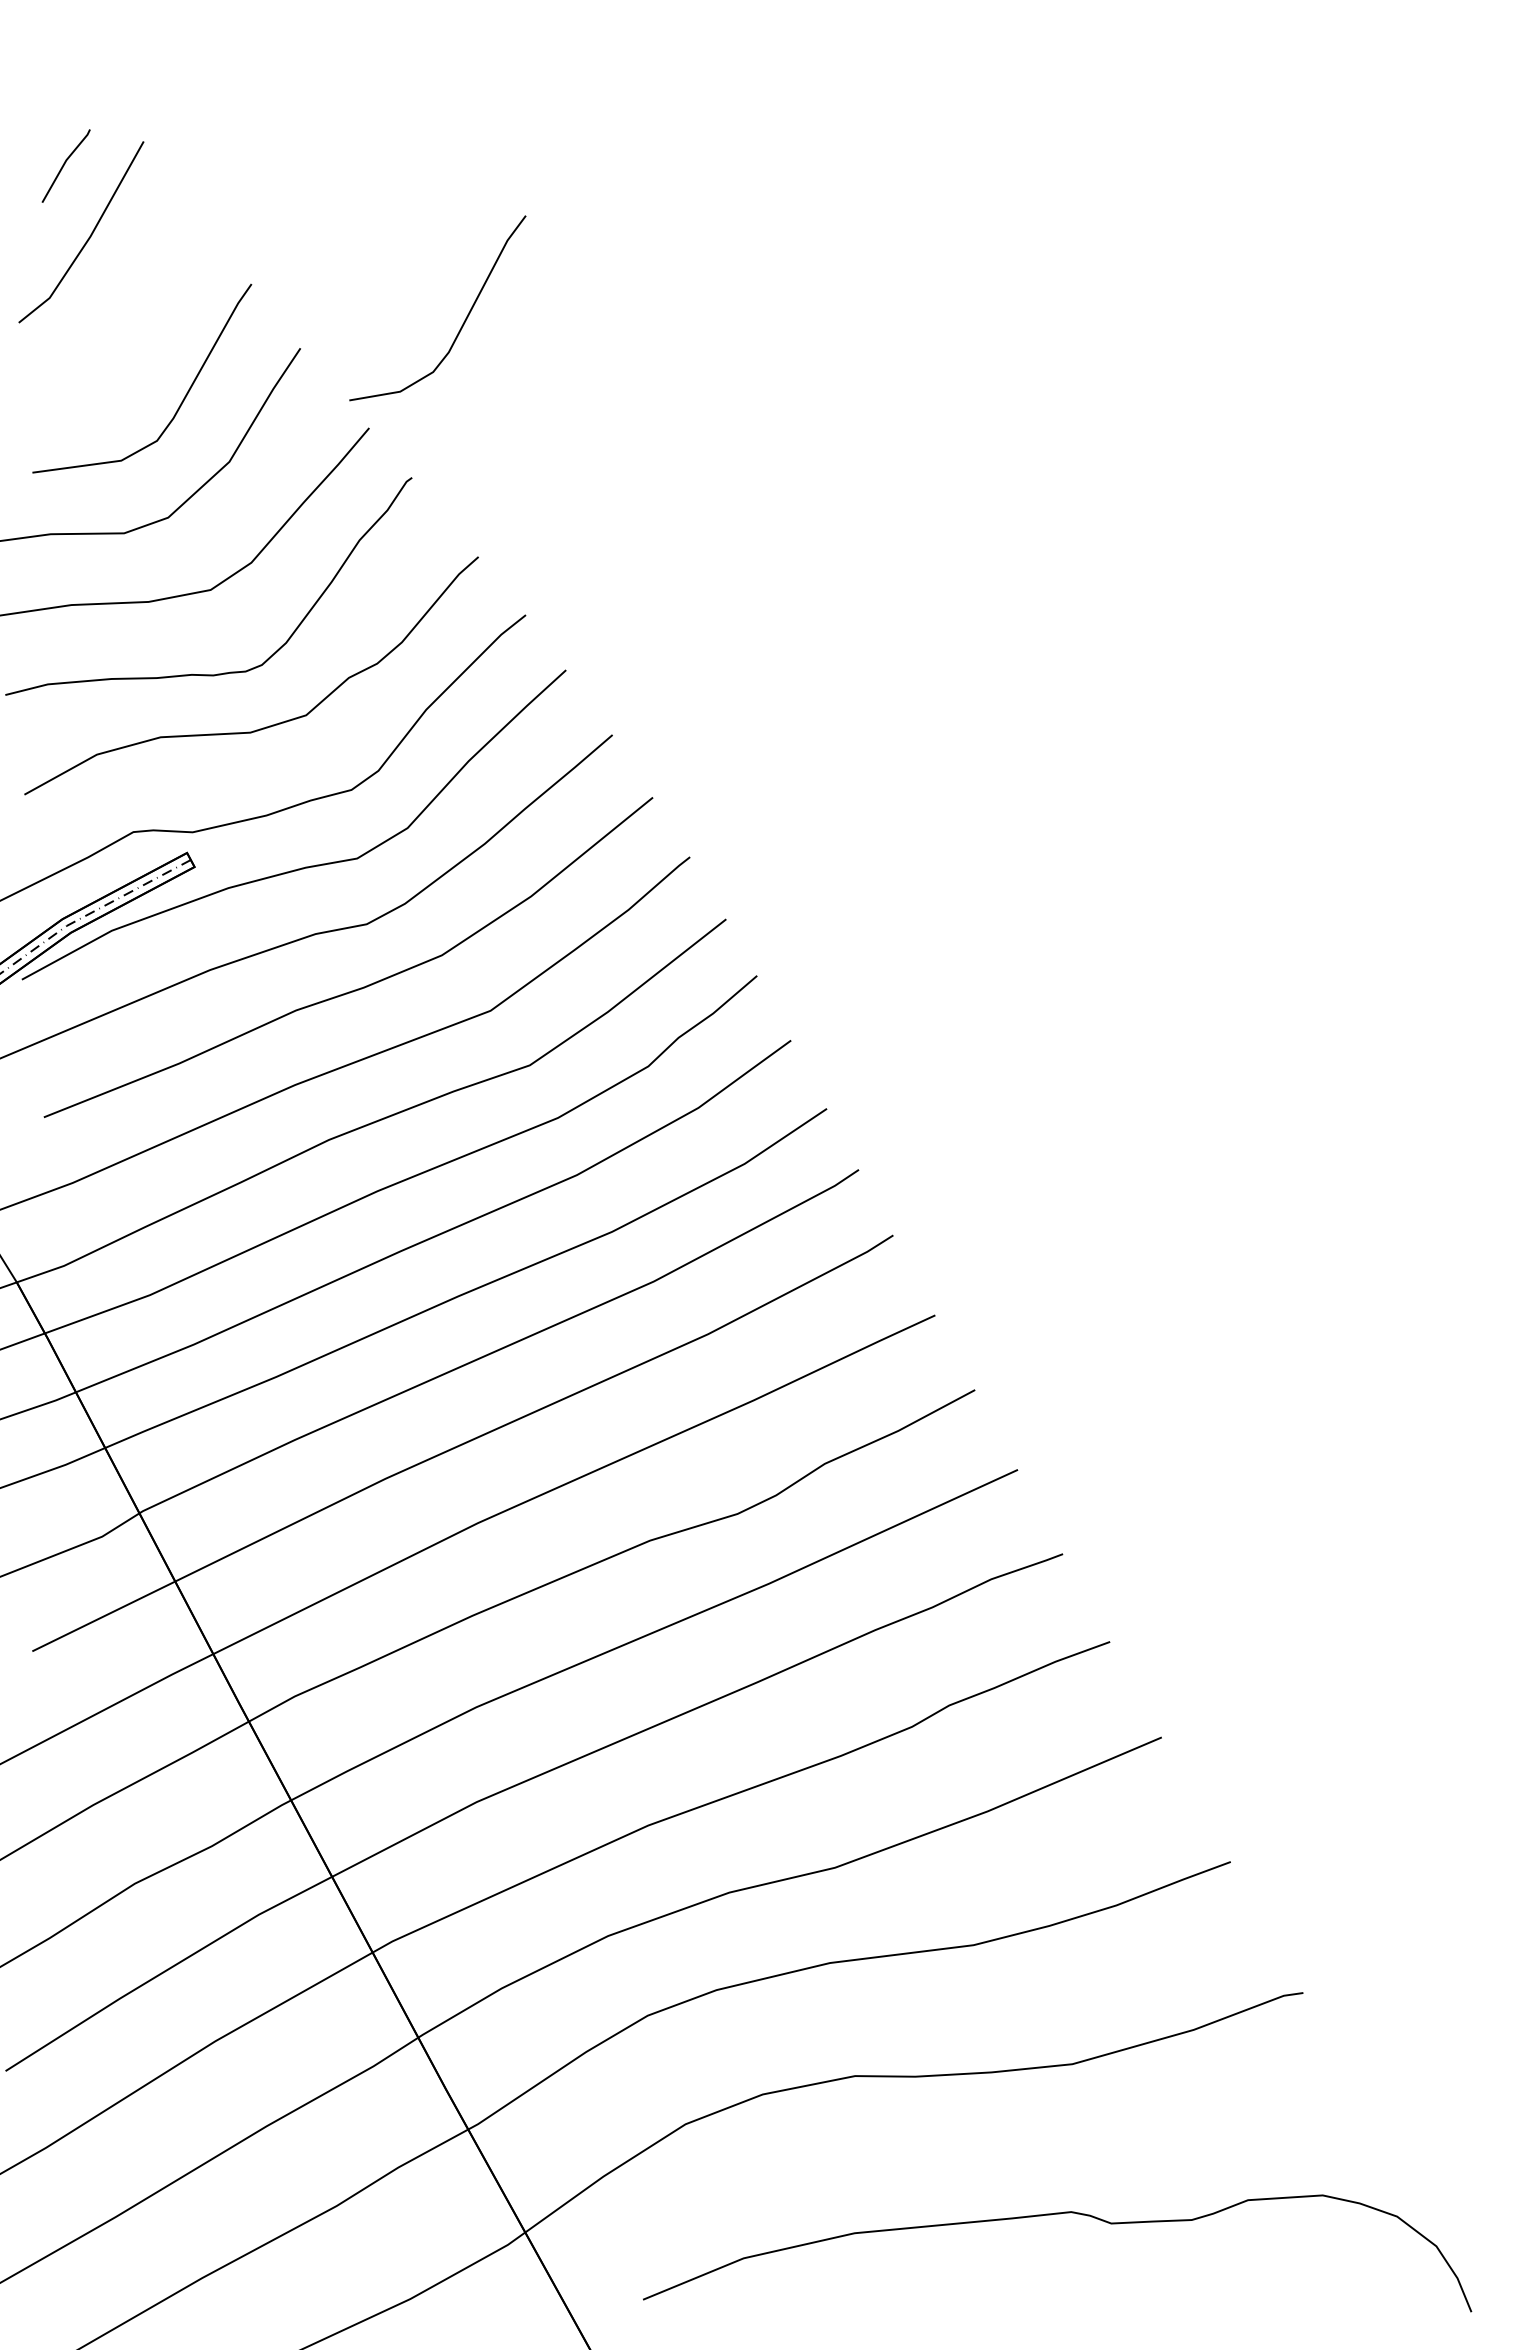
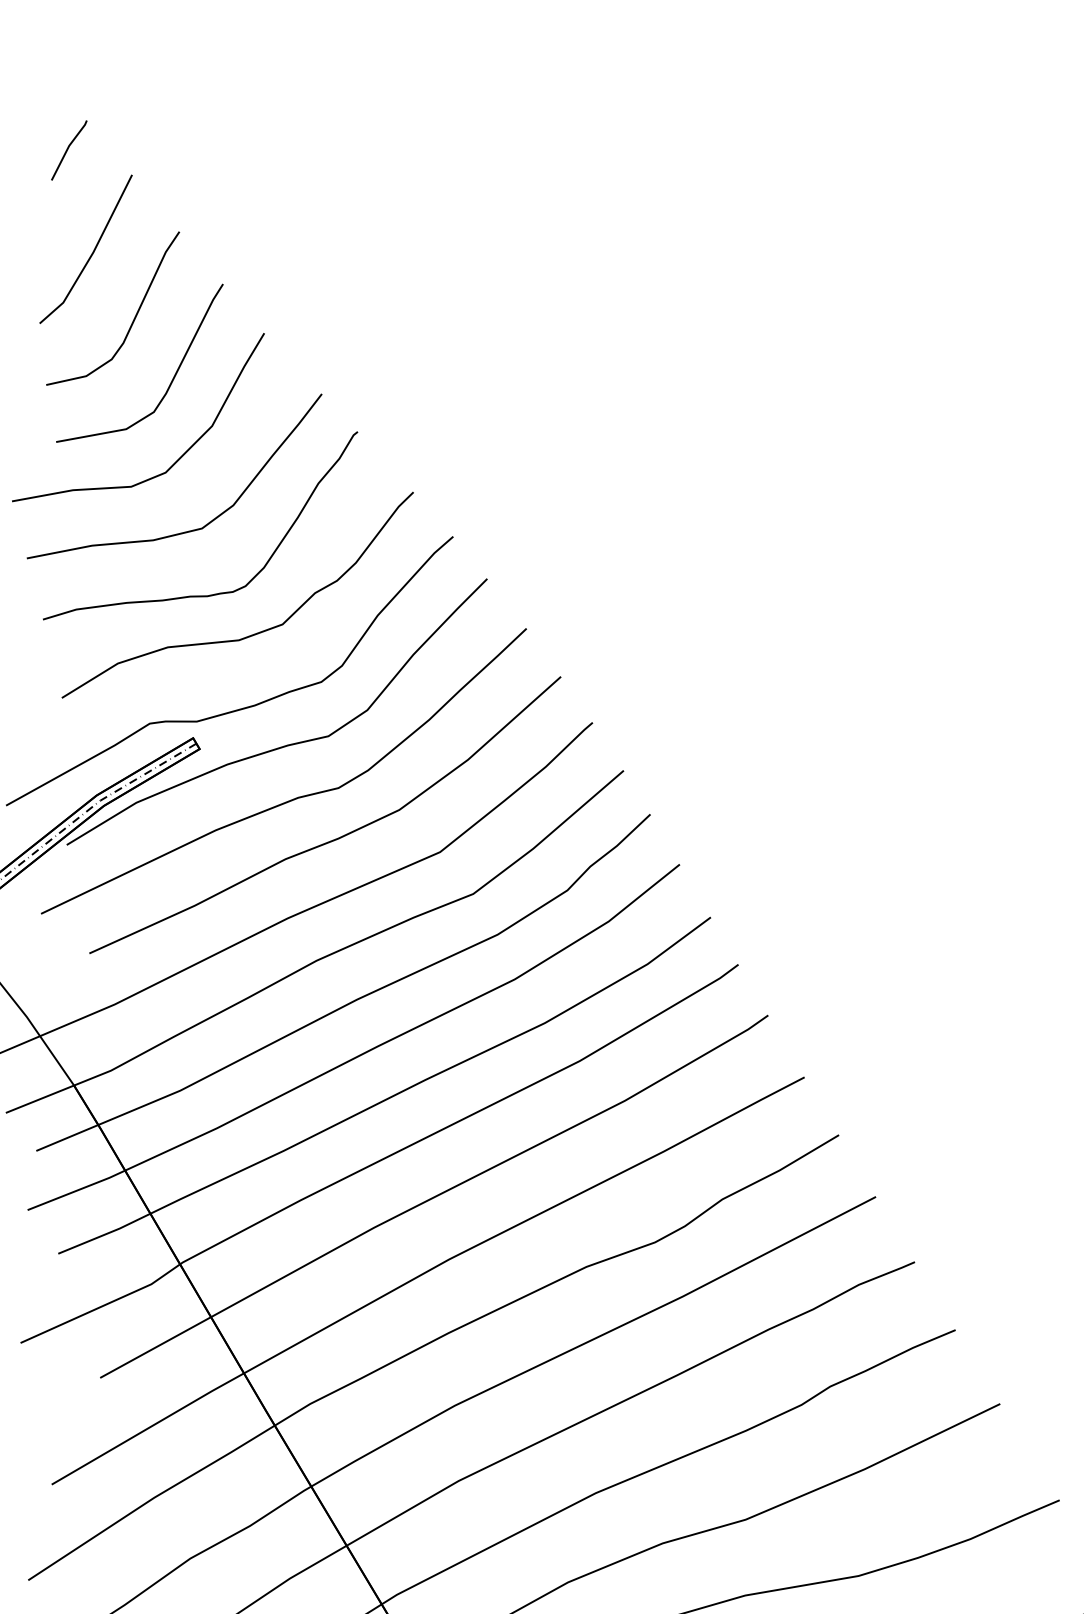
line: (65, 164) -> (68, 149), moved
curve: (462, 323) -> (133, 319), moved

